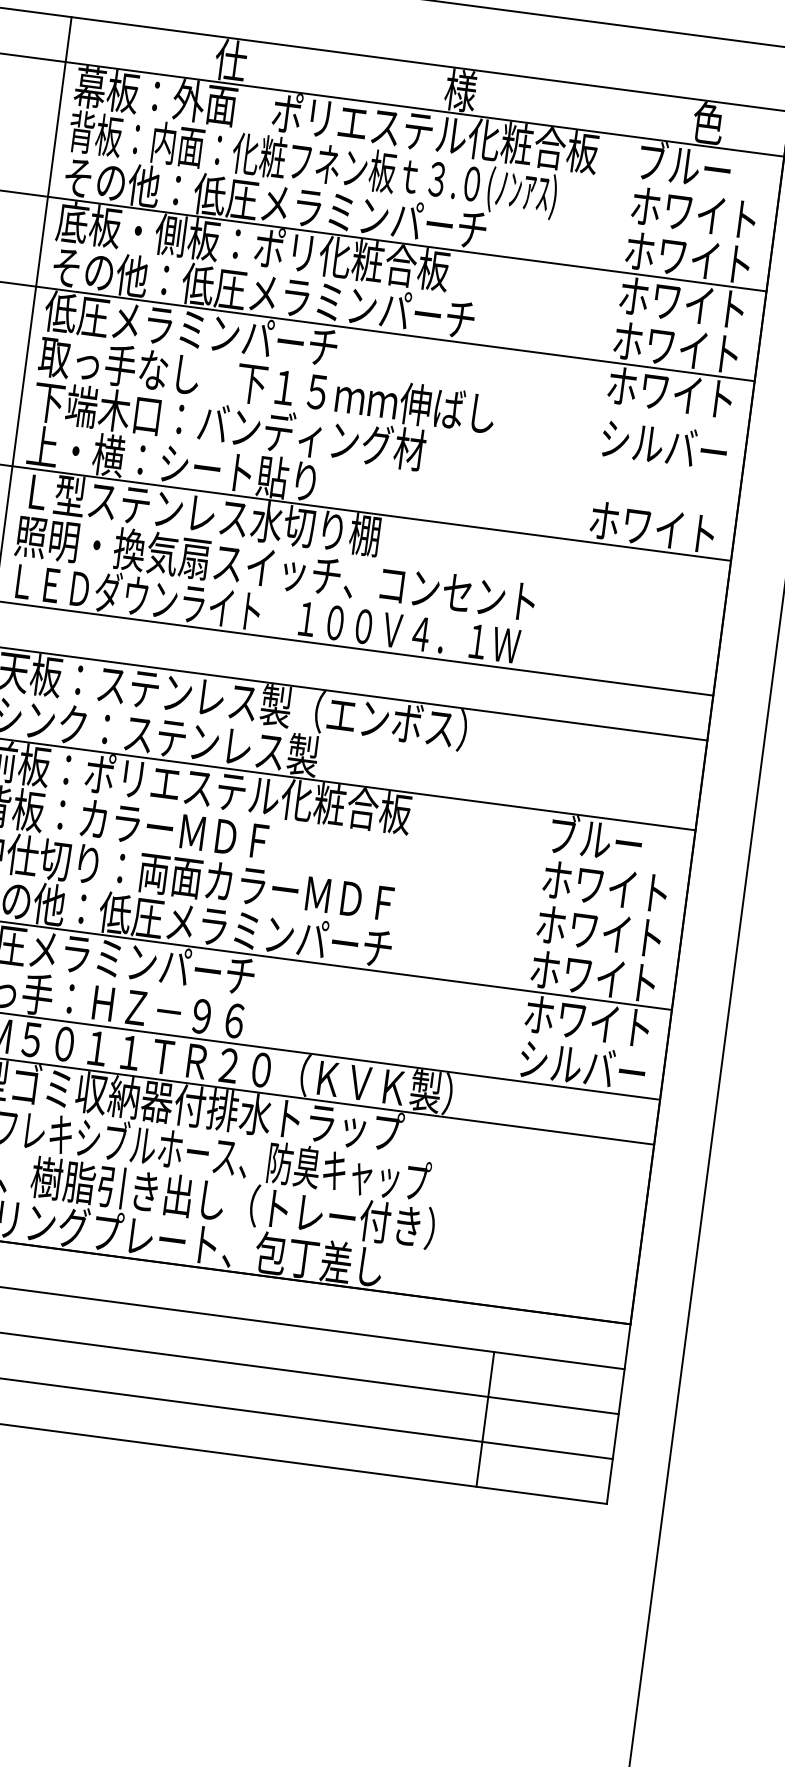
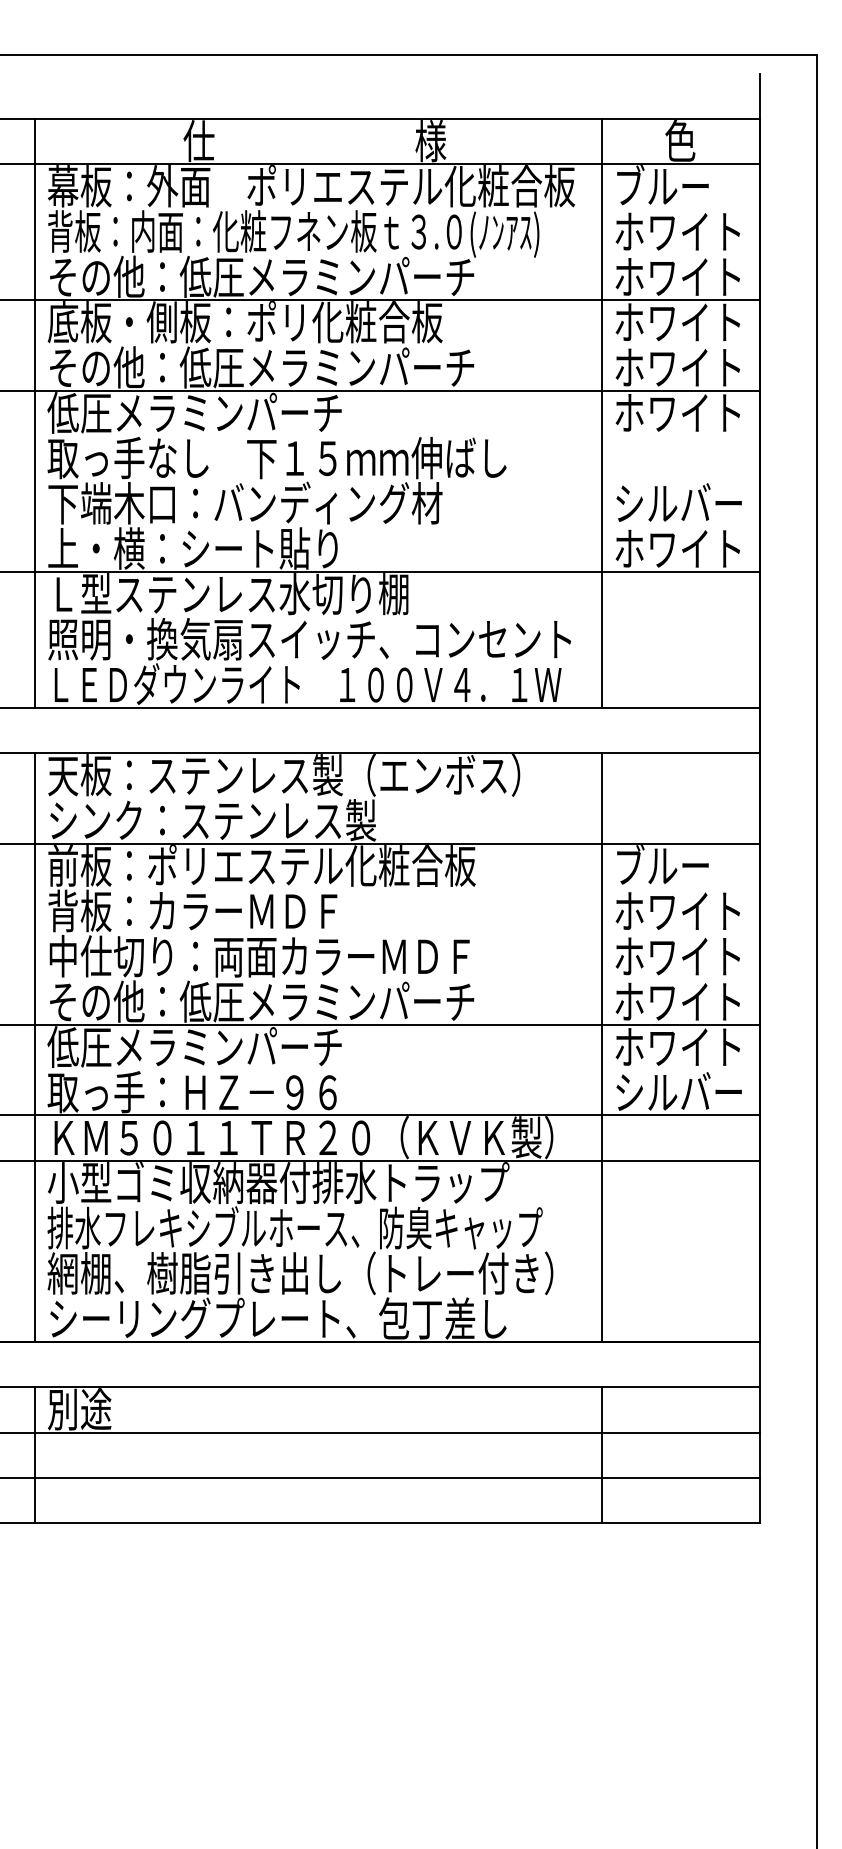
line: (594, 382) -> (601, 412), added
text: (664, 444) -> (678, 502), moved
line: (511, 1011) -> (601, 1047), added
line: (485, 1419) -> (601, 1455), moved

